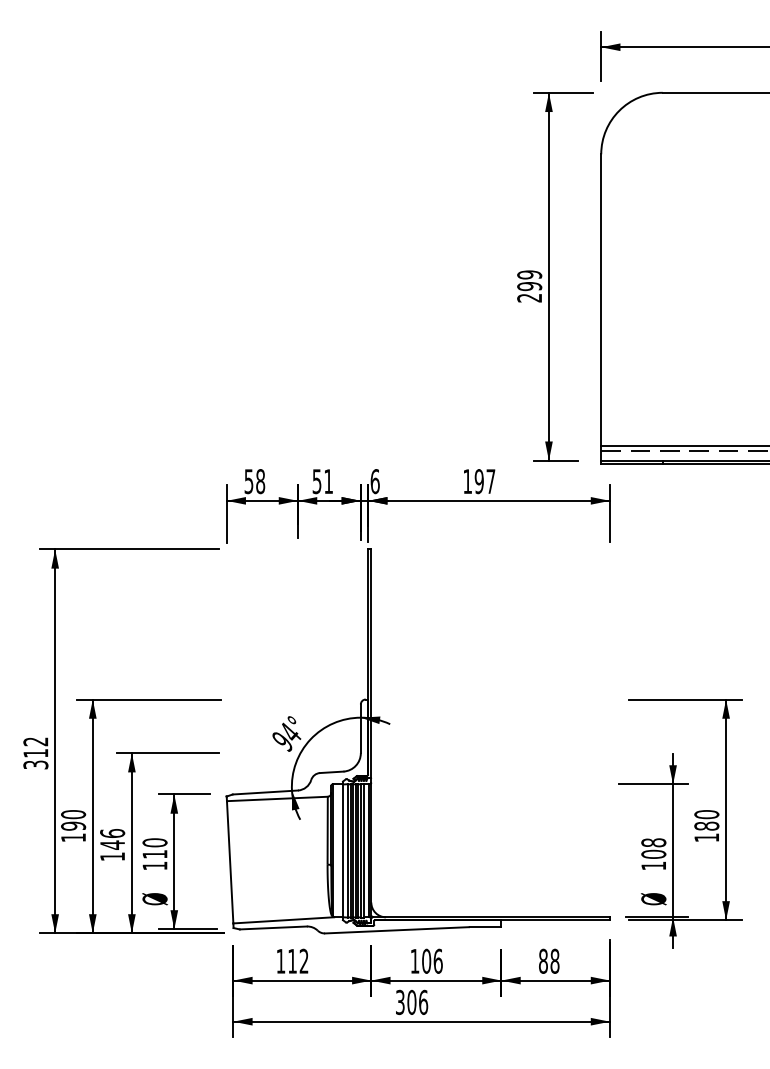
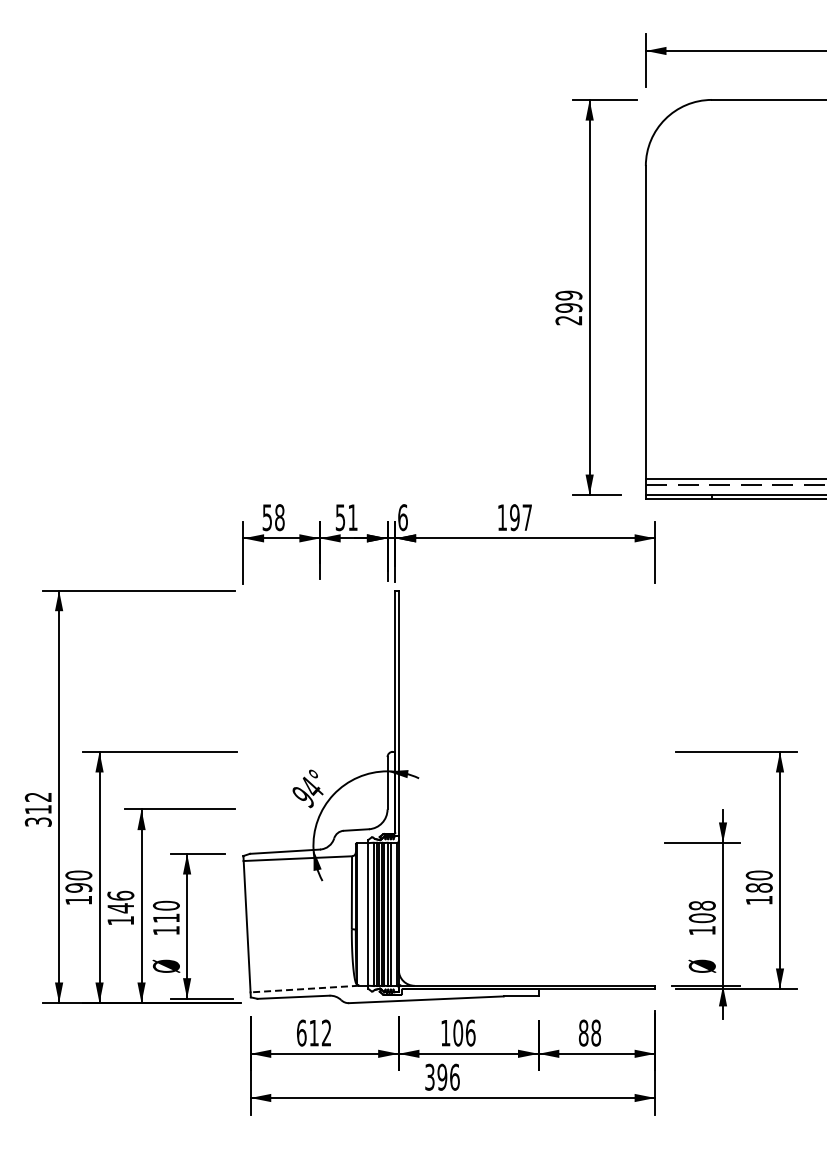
line: (283, 920) -> (304, 989), solid -> dashed
text: (280, 960) -> (301, 1032), 112 -> 612
text: (411, 1002) -> (442, 1077), 306 -> 396

